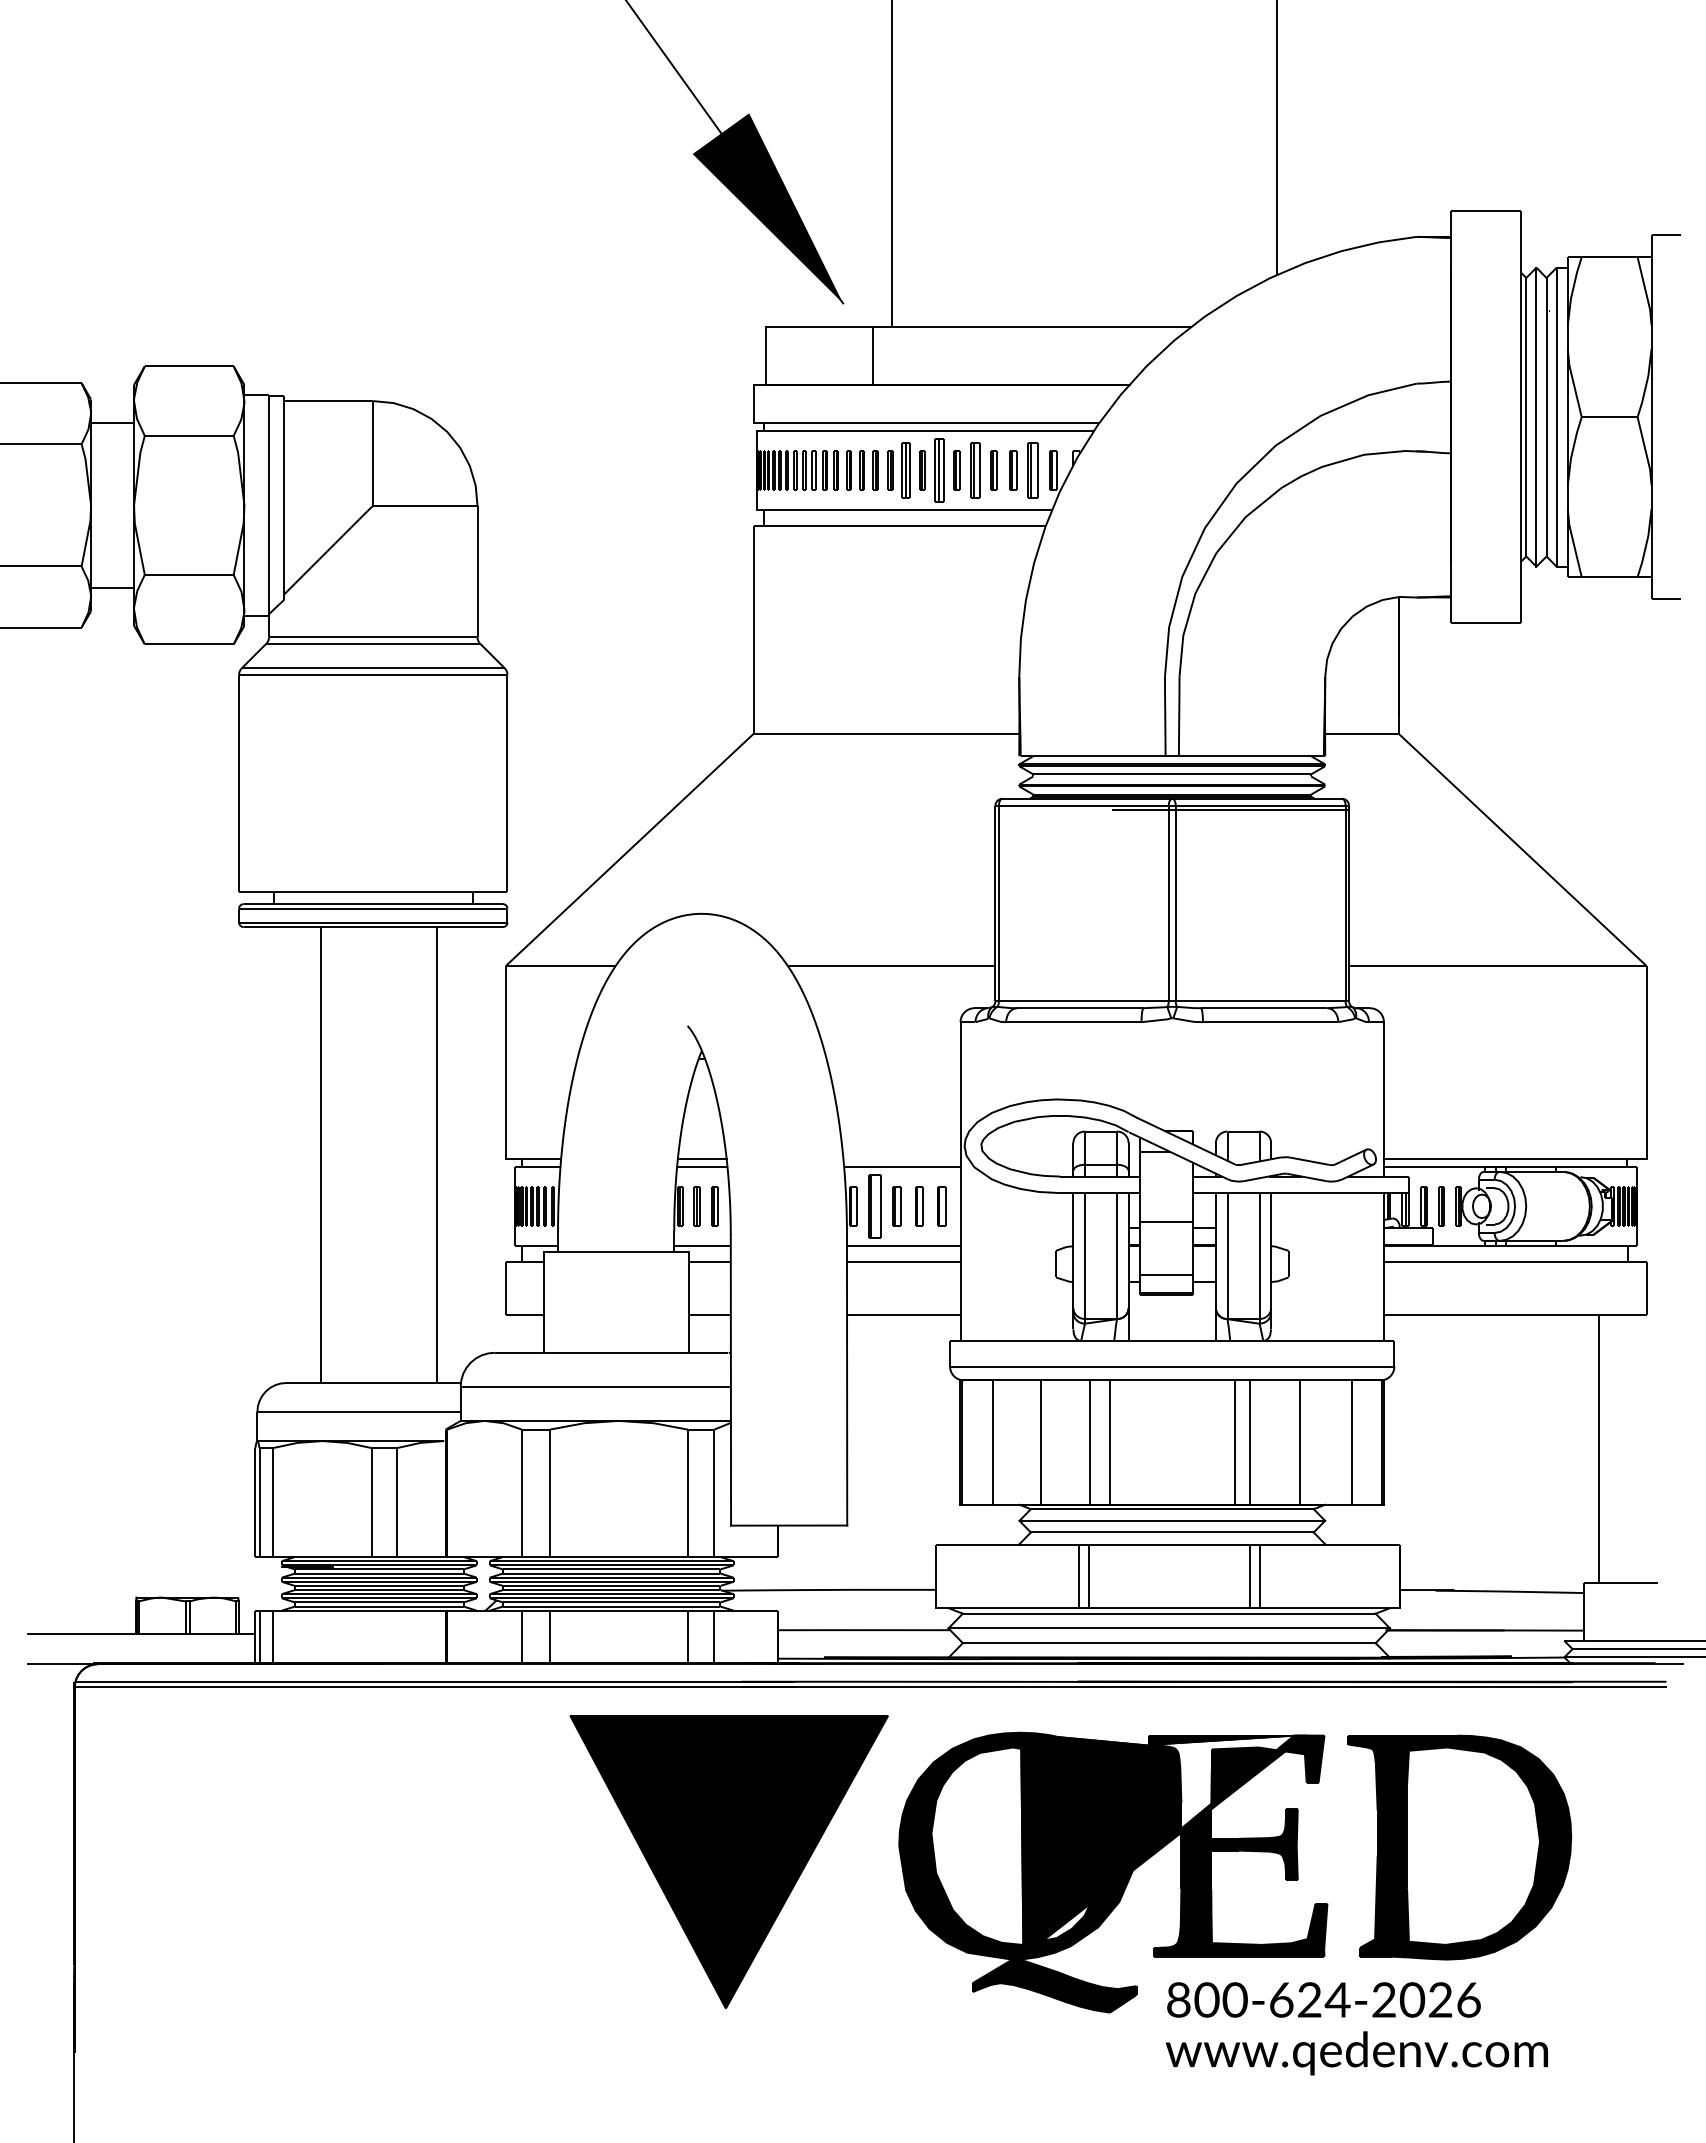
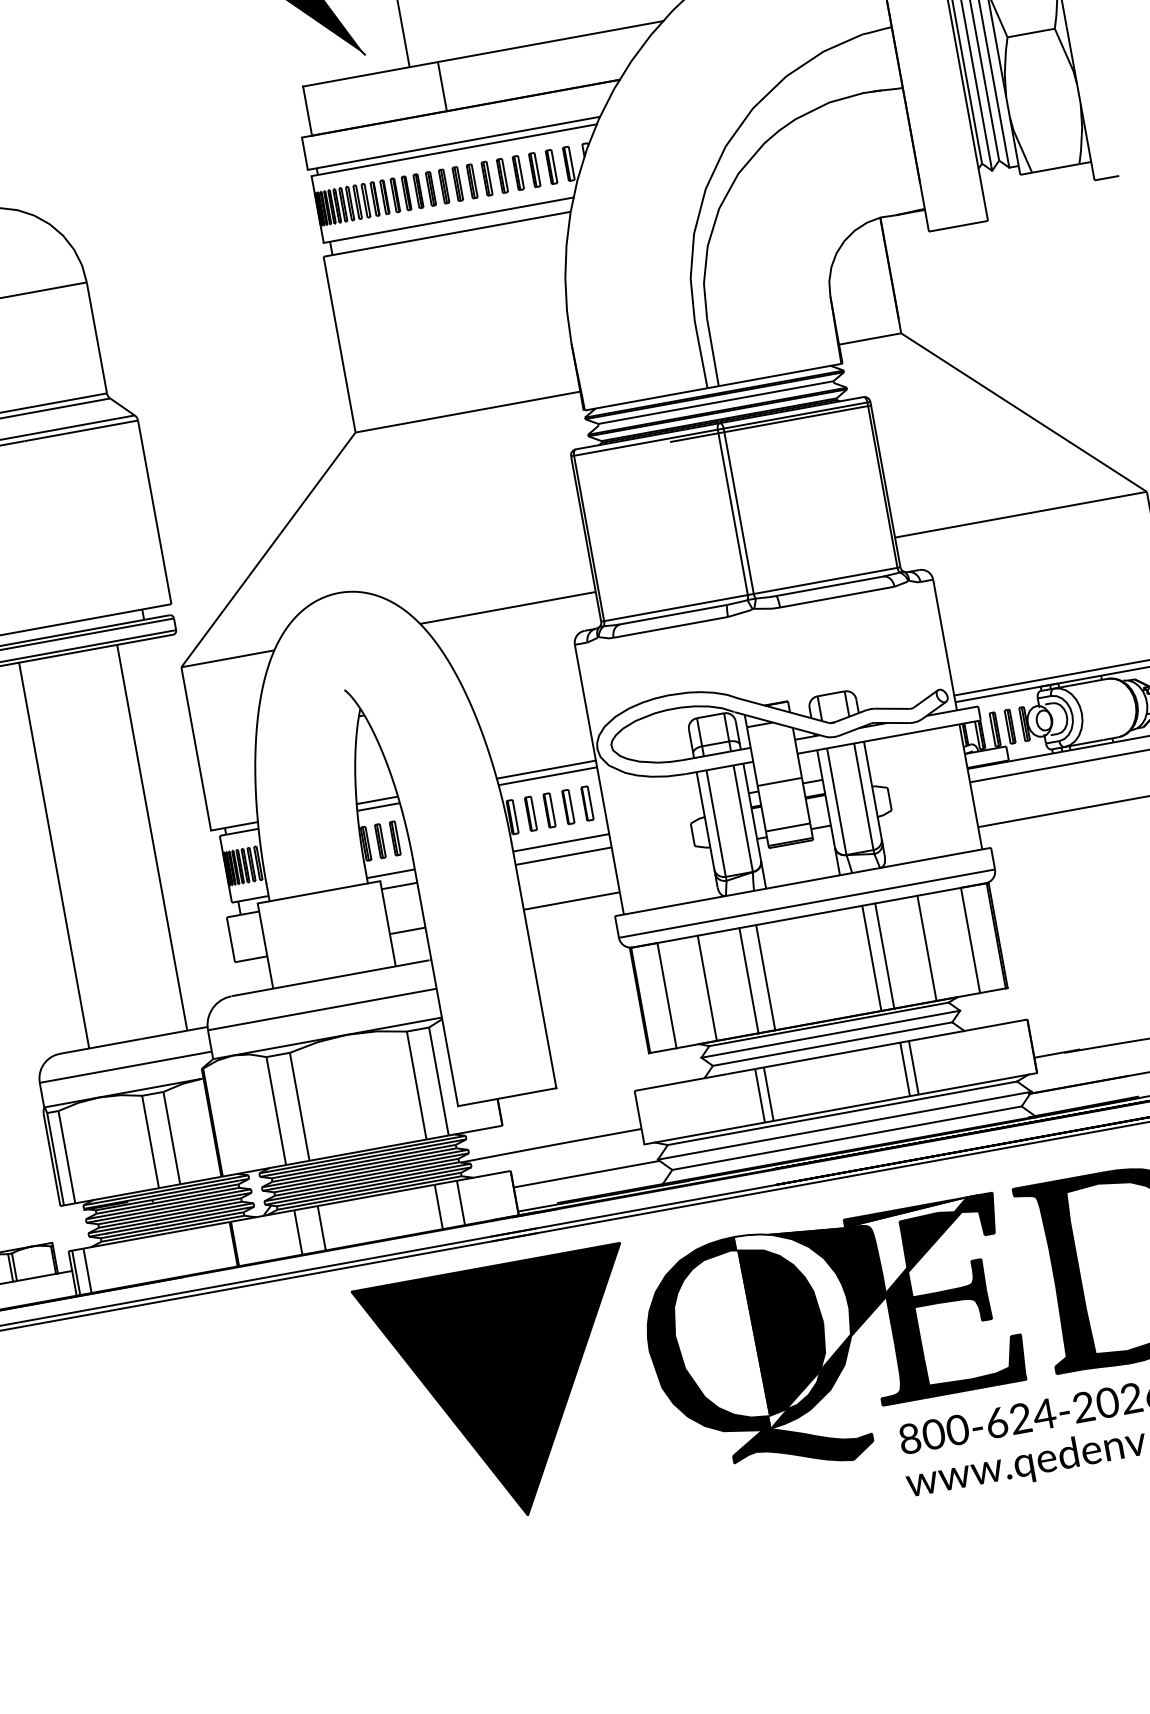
line: (873, 356) -> (442, 86), moved
part: (906, 470) -> (444, 186), size x0.71
part: (938, 470) -> (471, 181), size x0.62
part: (974, 470) -> (501, 175), size x0.71
part: (1033, 470) -> (551, 166), size x0.71
line: (901, 1159) -> (546, 770), added
part: (874, 1206) -> (530, 814), size x0.62

